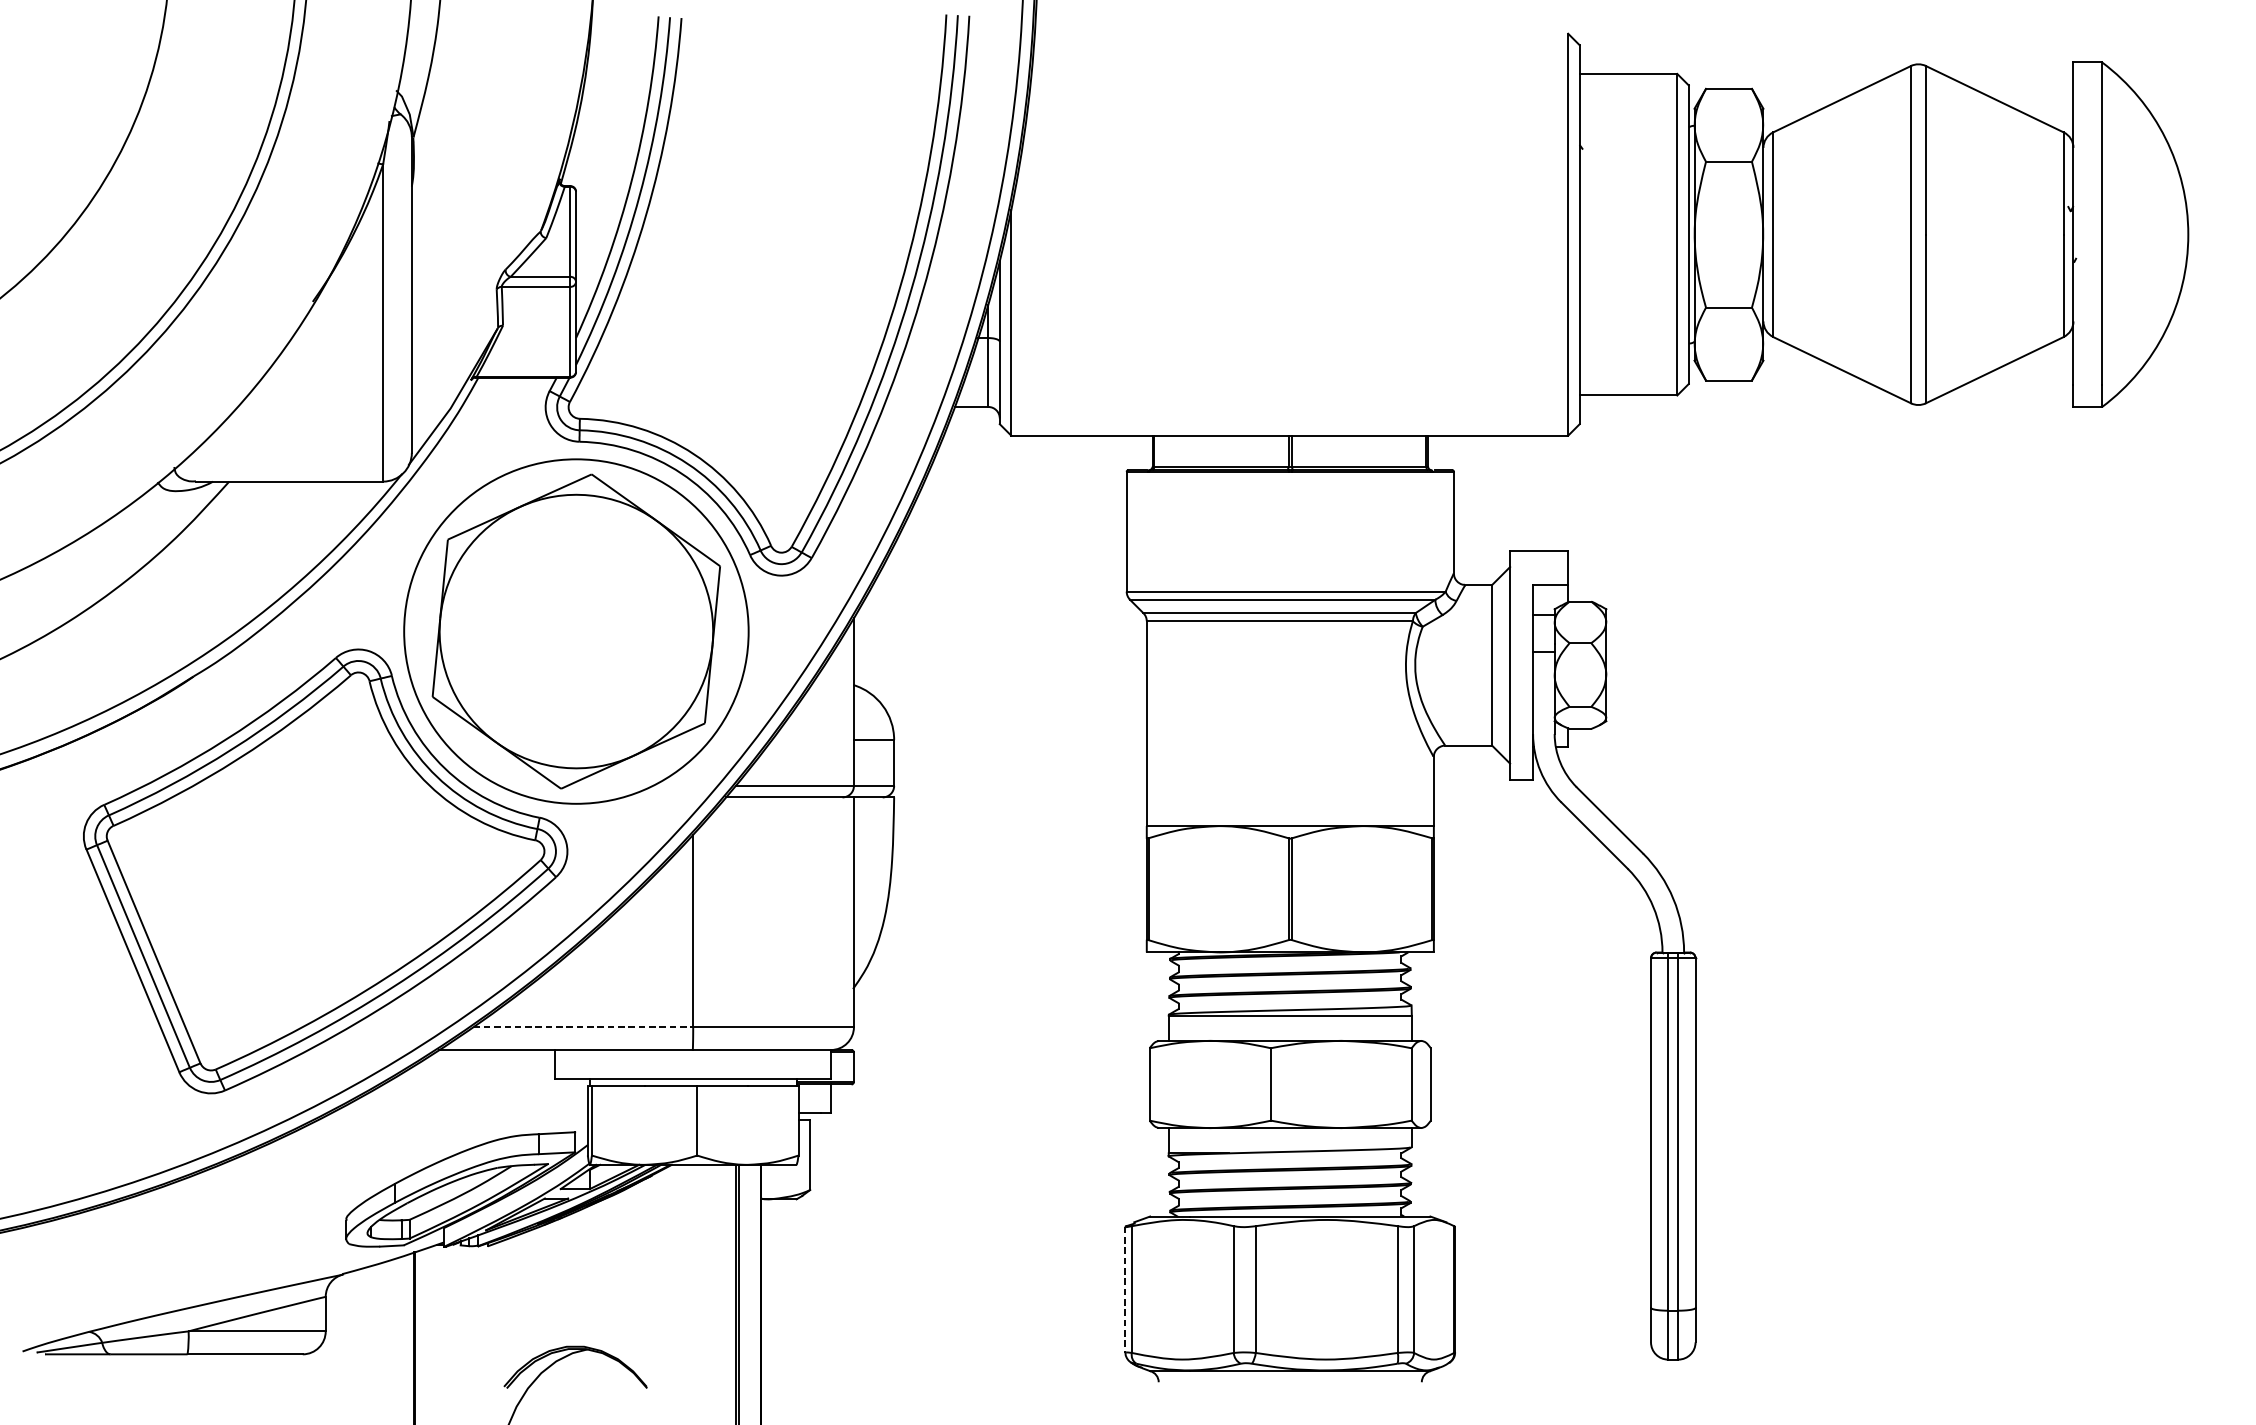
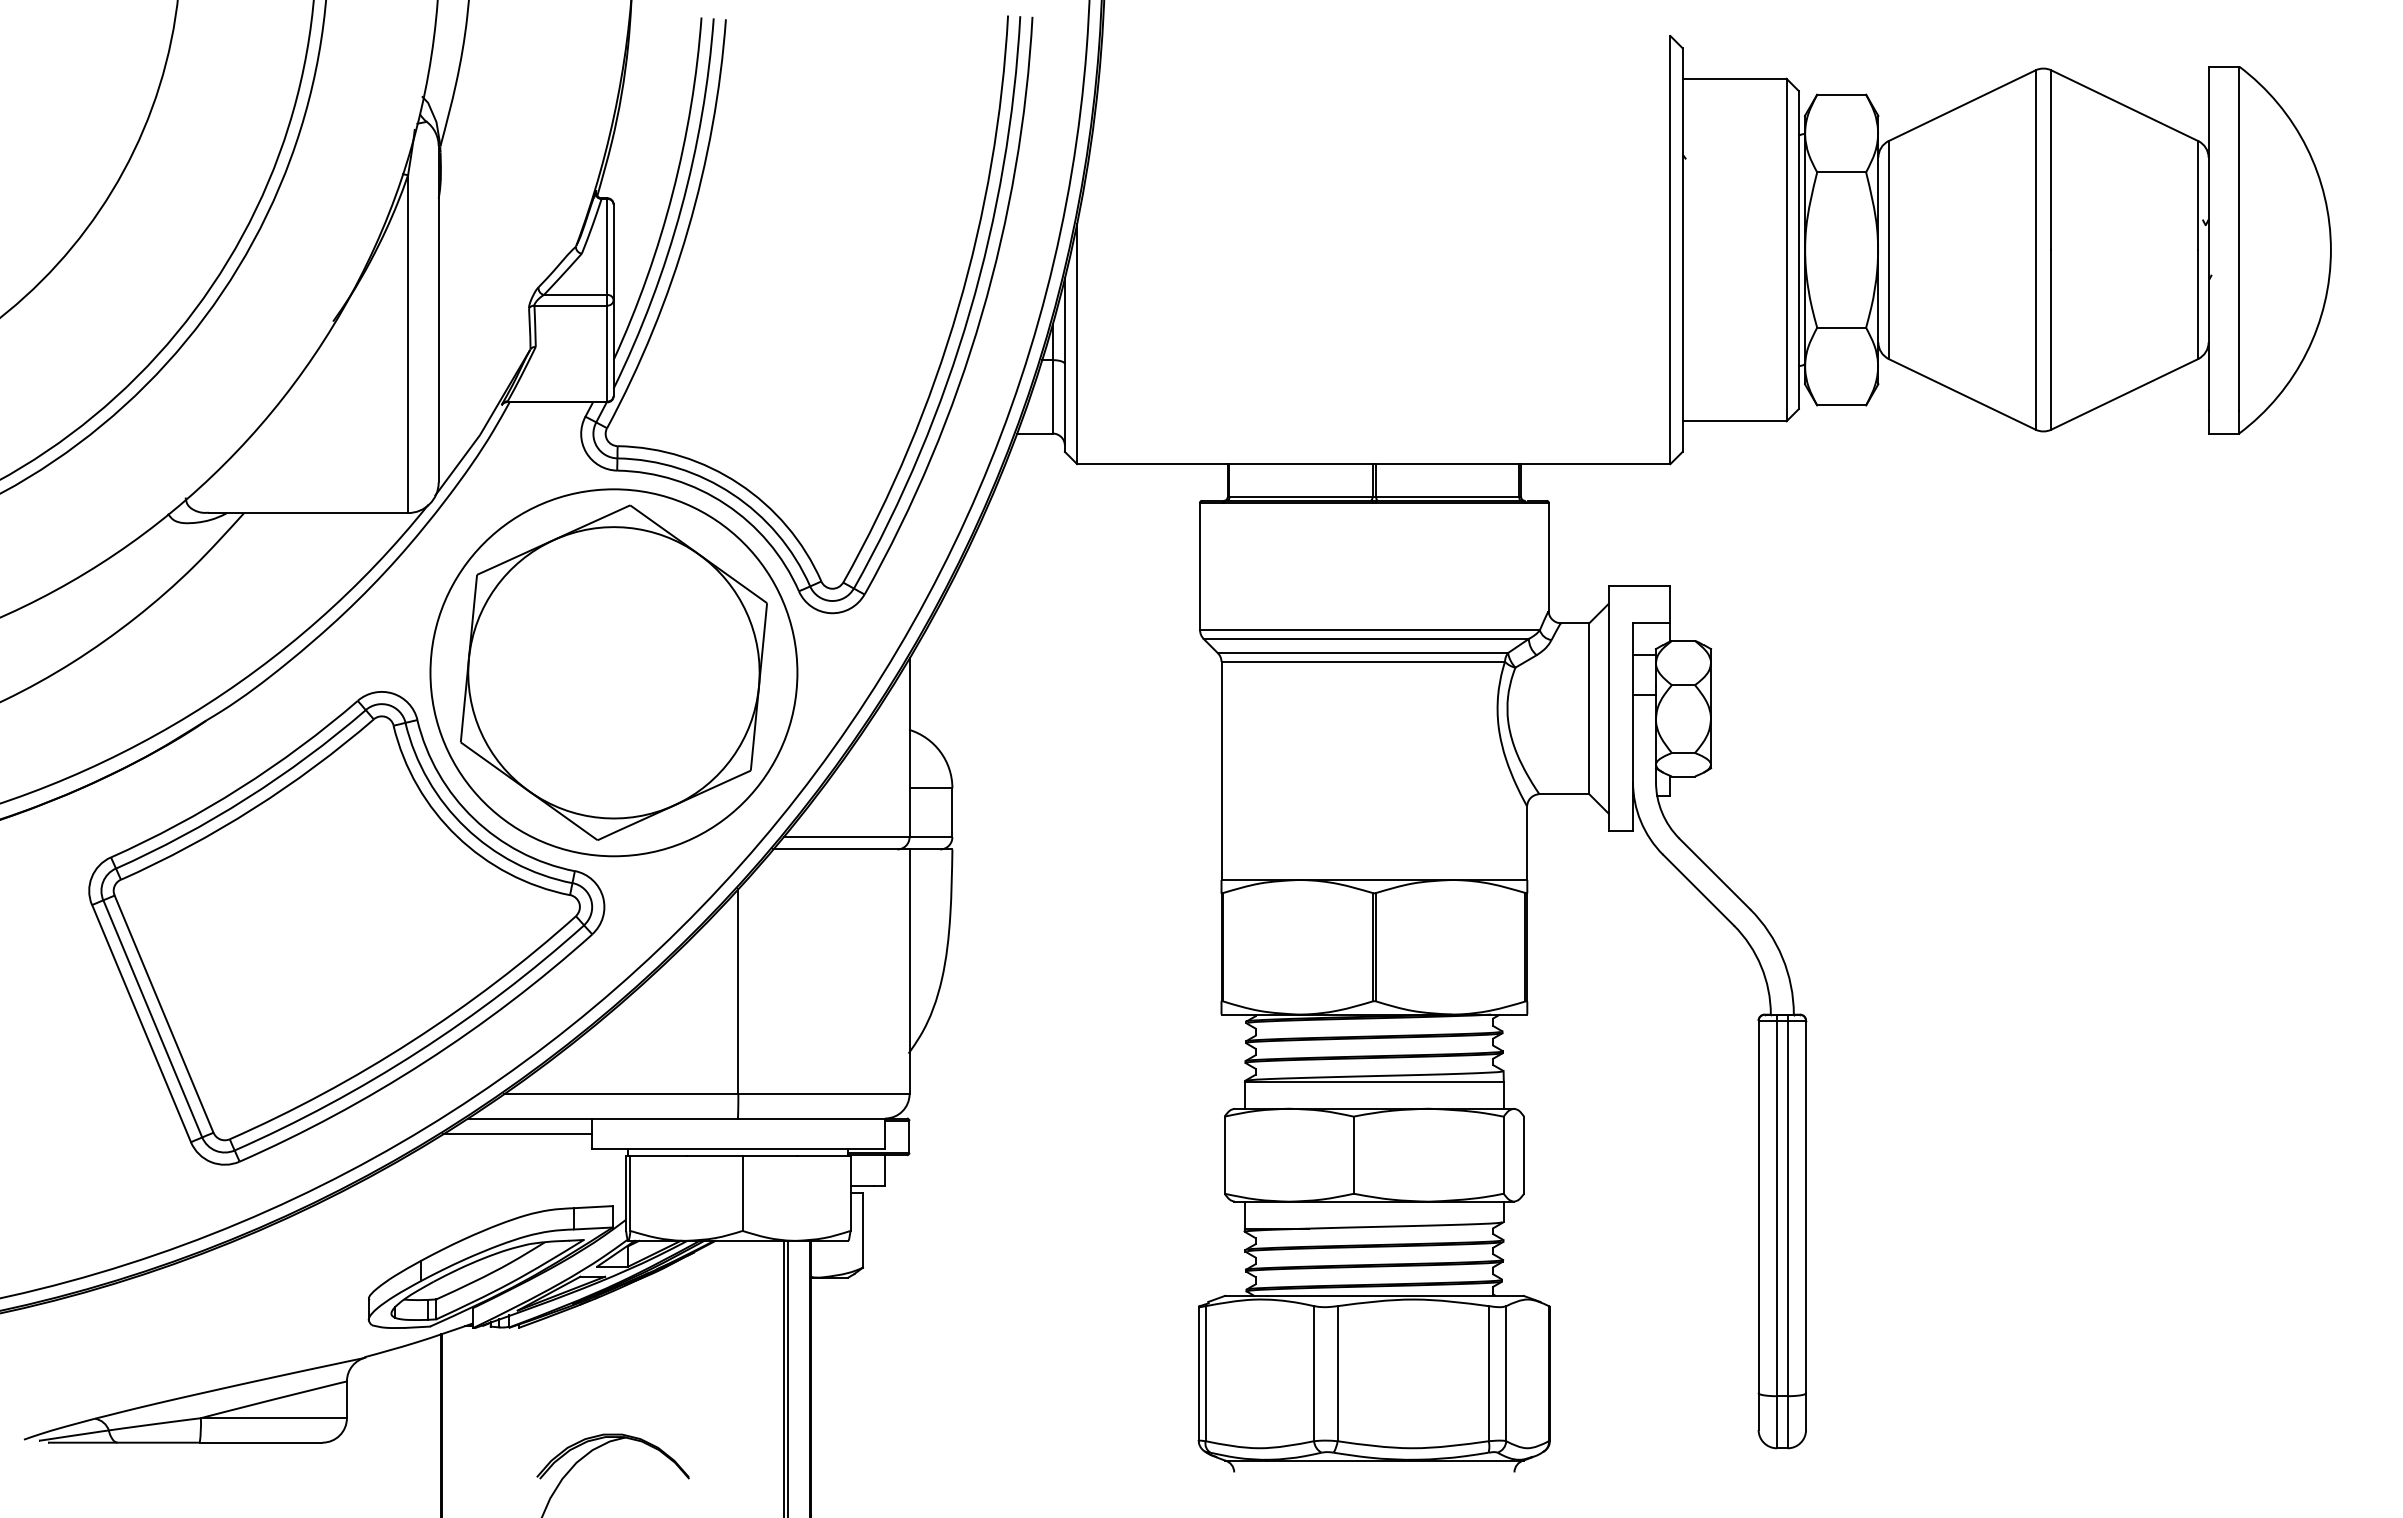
line: (583, 1027) -> (621, 1094), dashed -> solid
line: (485, 1065) -> (517, 1134), added
line: (1125, 1290) -> (1198, 1374), dashed -> solid

